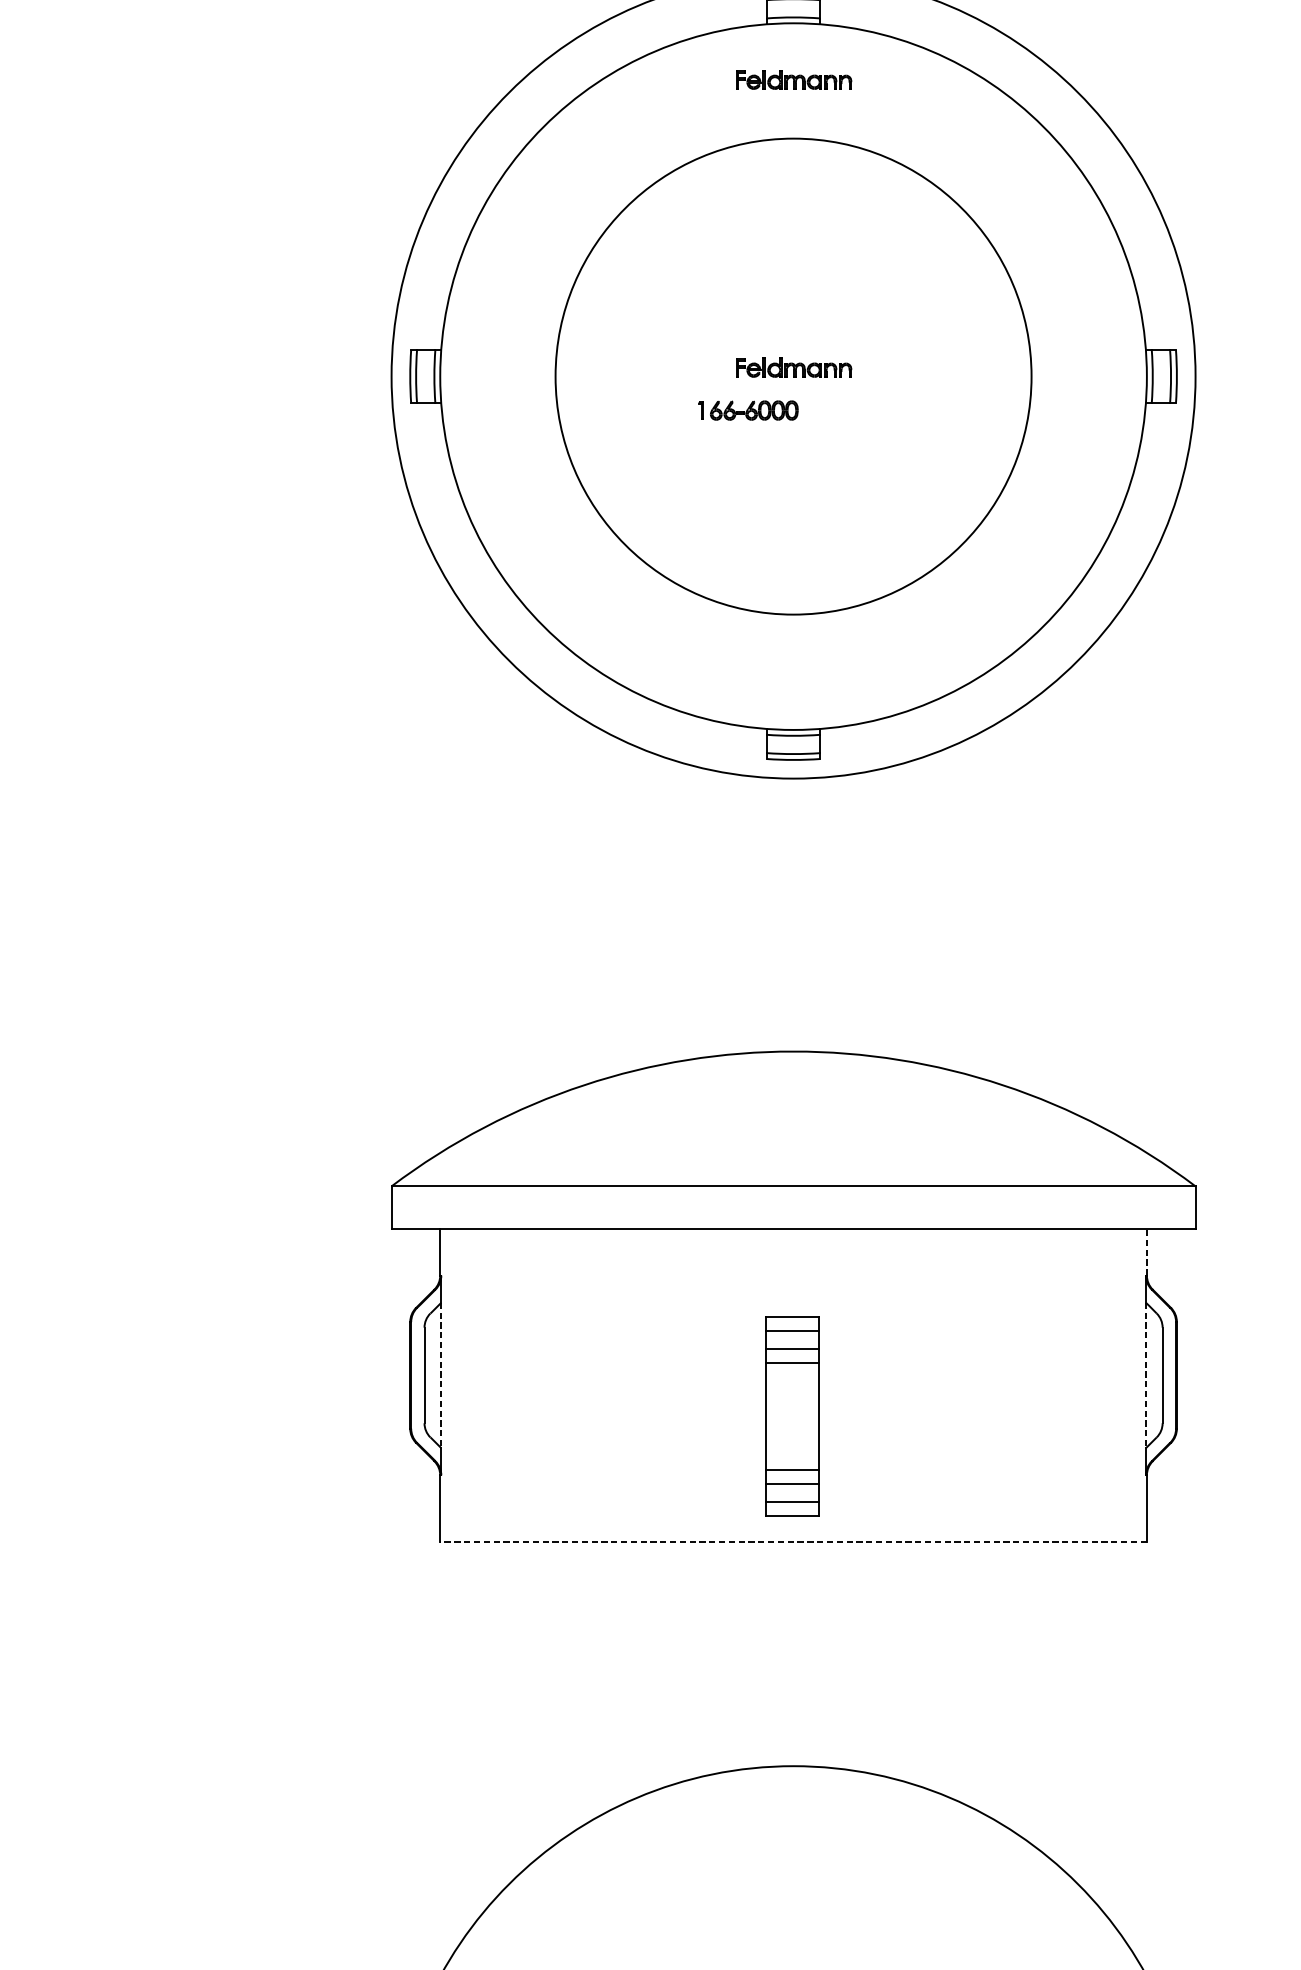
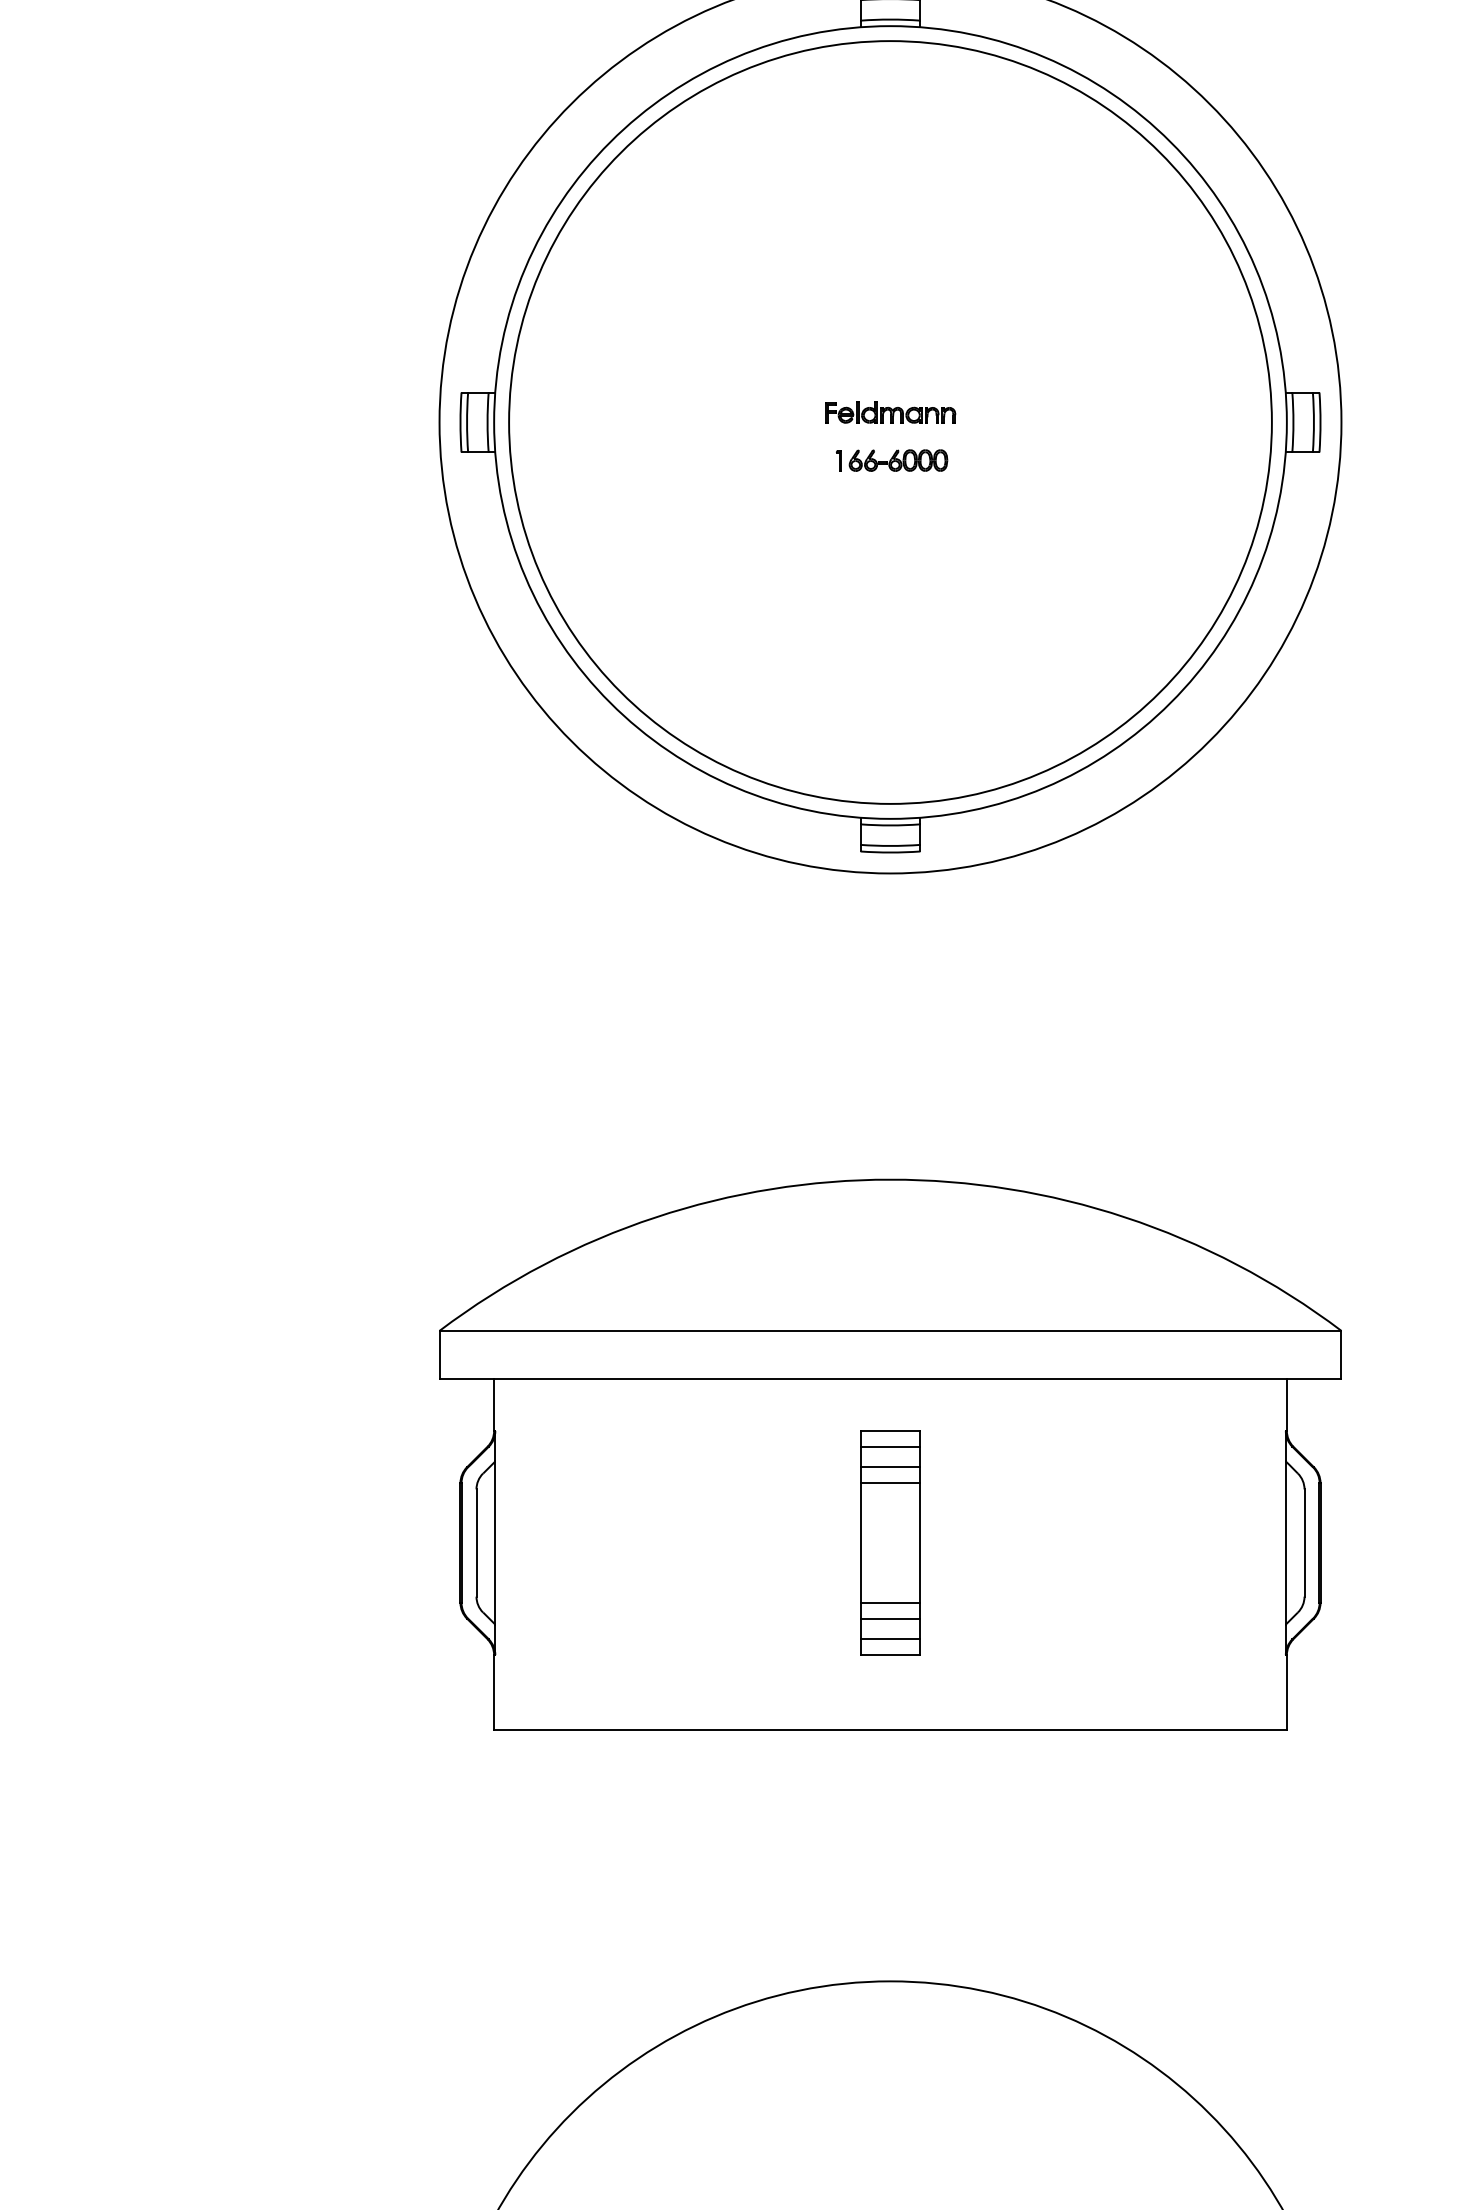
part: (793, 79) -> (890, 89), removed
circle: (793, 376) -> (890, 422), size x1.43
part: (748, 410) -> (892, 460), moved
line: (1146, 1251) -> (1286, 1404), dashed -> solid
line: (441, 1375) -> (495, 1543), dashed -> solid
line: (1145, 1375) -> (1285, 1543), dashed -> solid
part: (792, 1415) -> (890, 1542), moved
line: (793, 1542) -> (890, 1730), dashed -> solid

